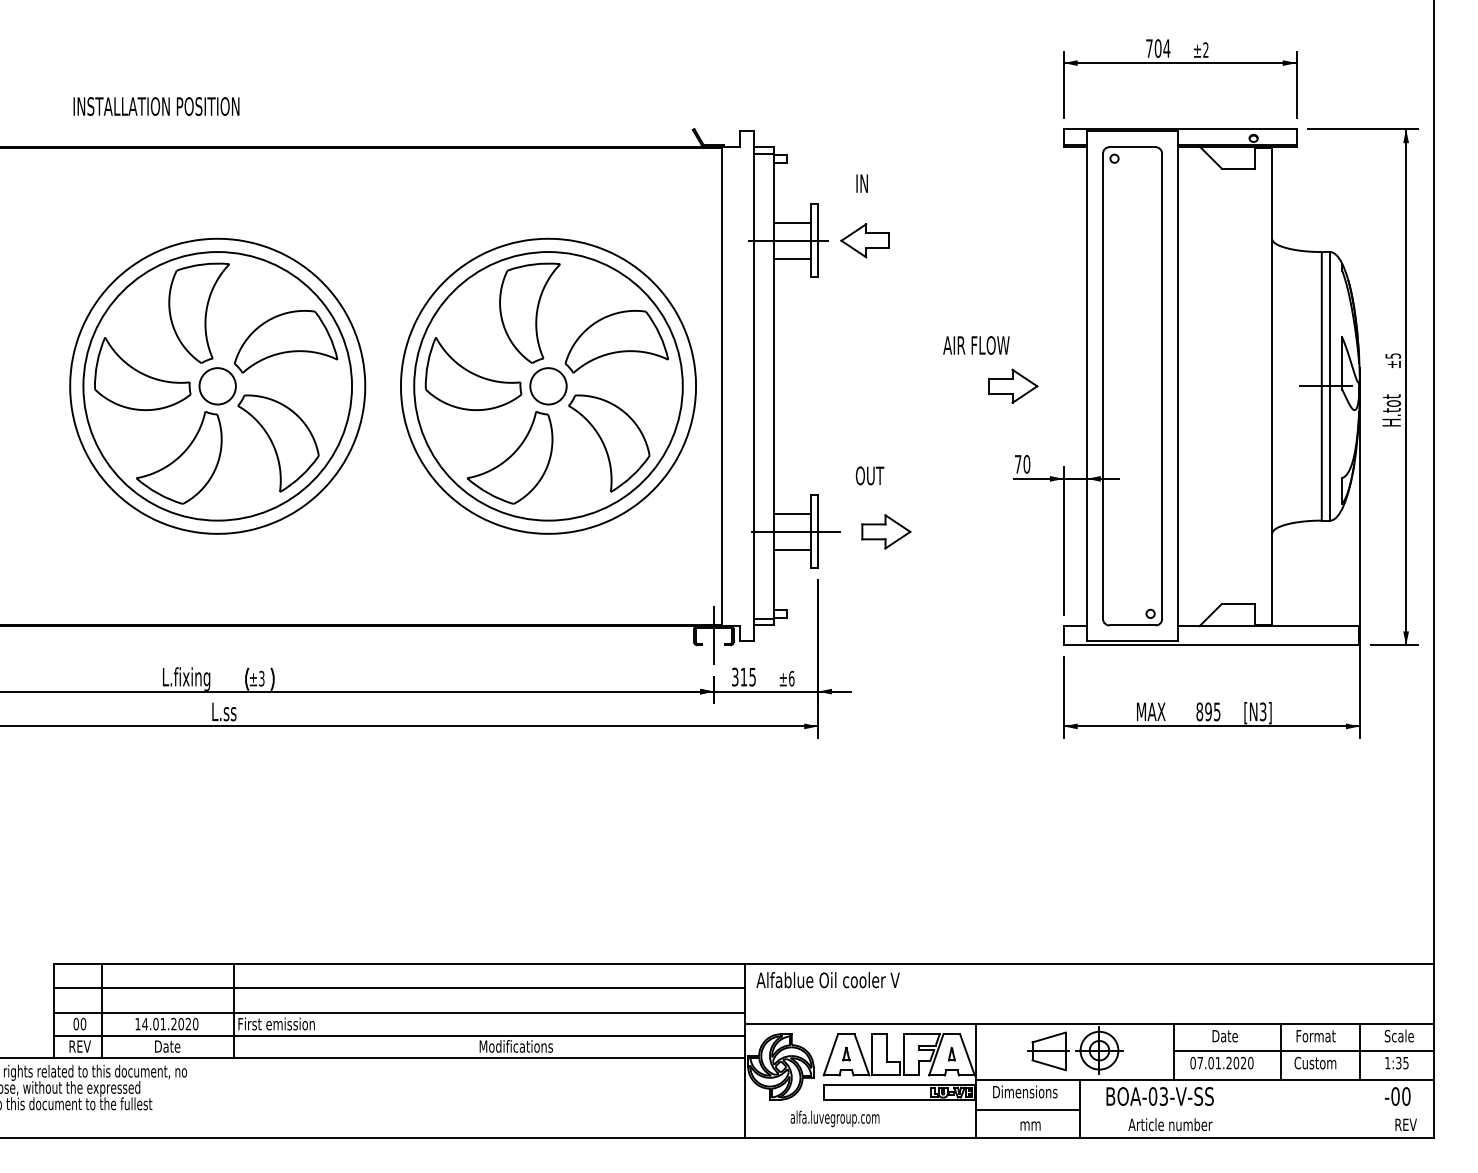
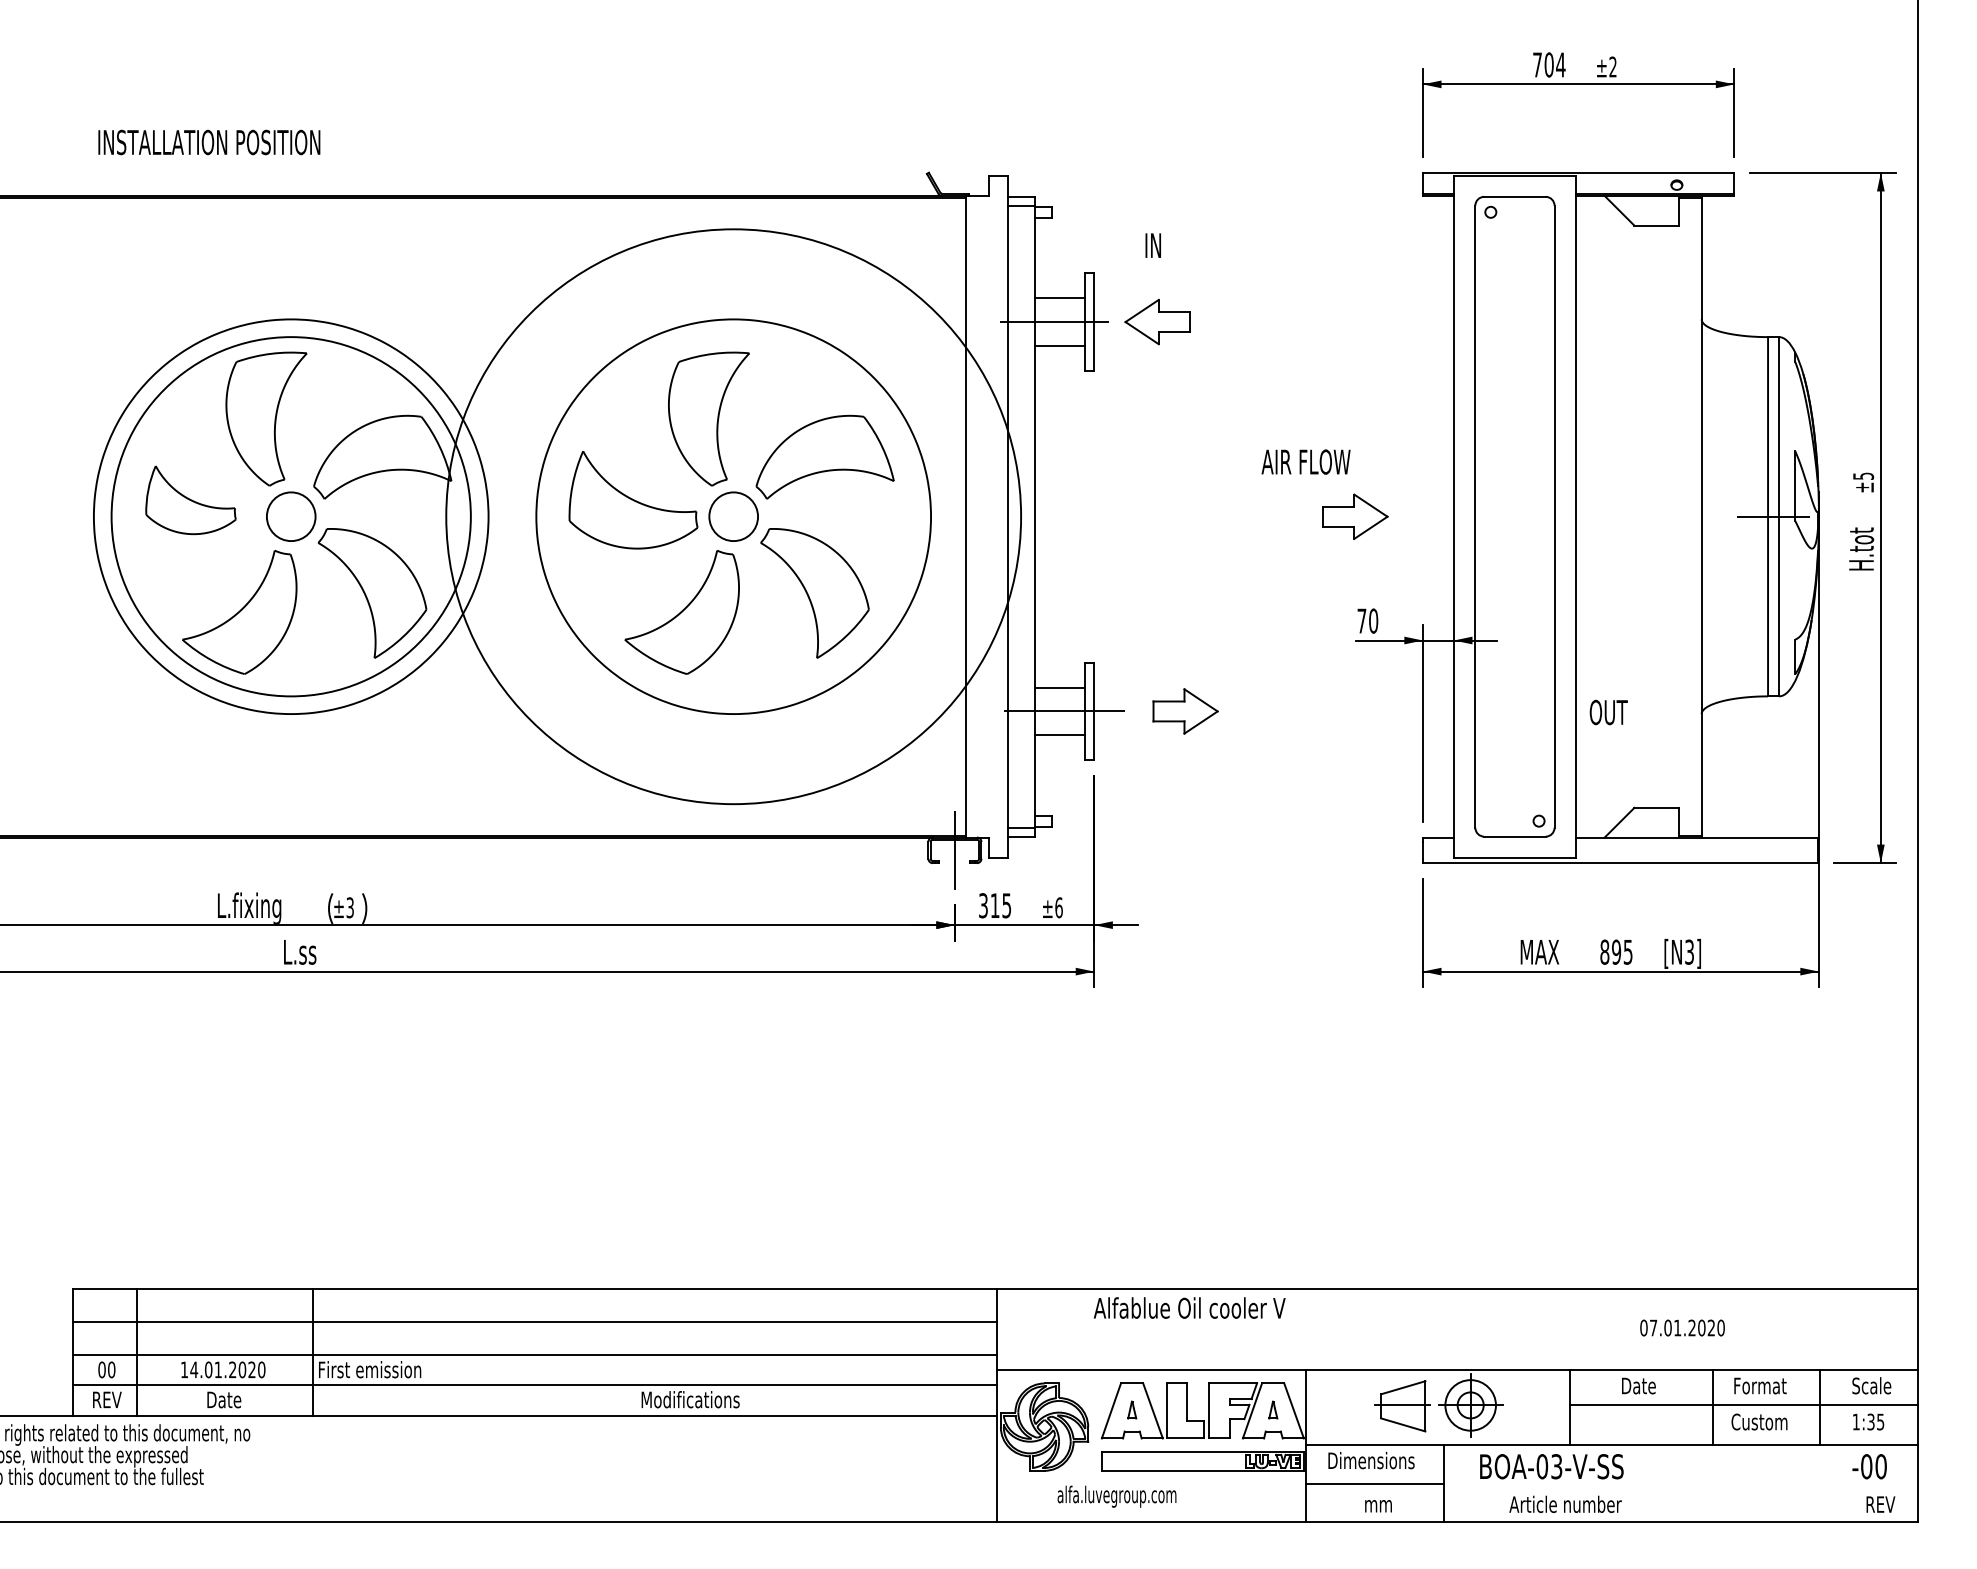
part: (142, 374) -> (190, 500), size x0.7
circle: (548, 386) -> (733, 516), size x1.6
text: (869, 475) -> (1608, 712), moved
text: (827, 979) -> (1189, 1307), moved
text: (1221, 1062) -> (1682, 1327), moved

